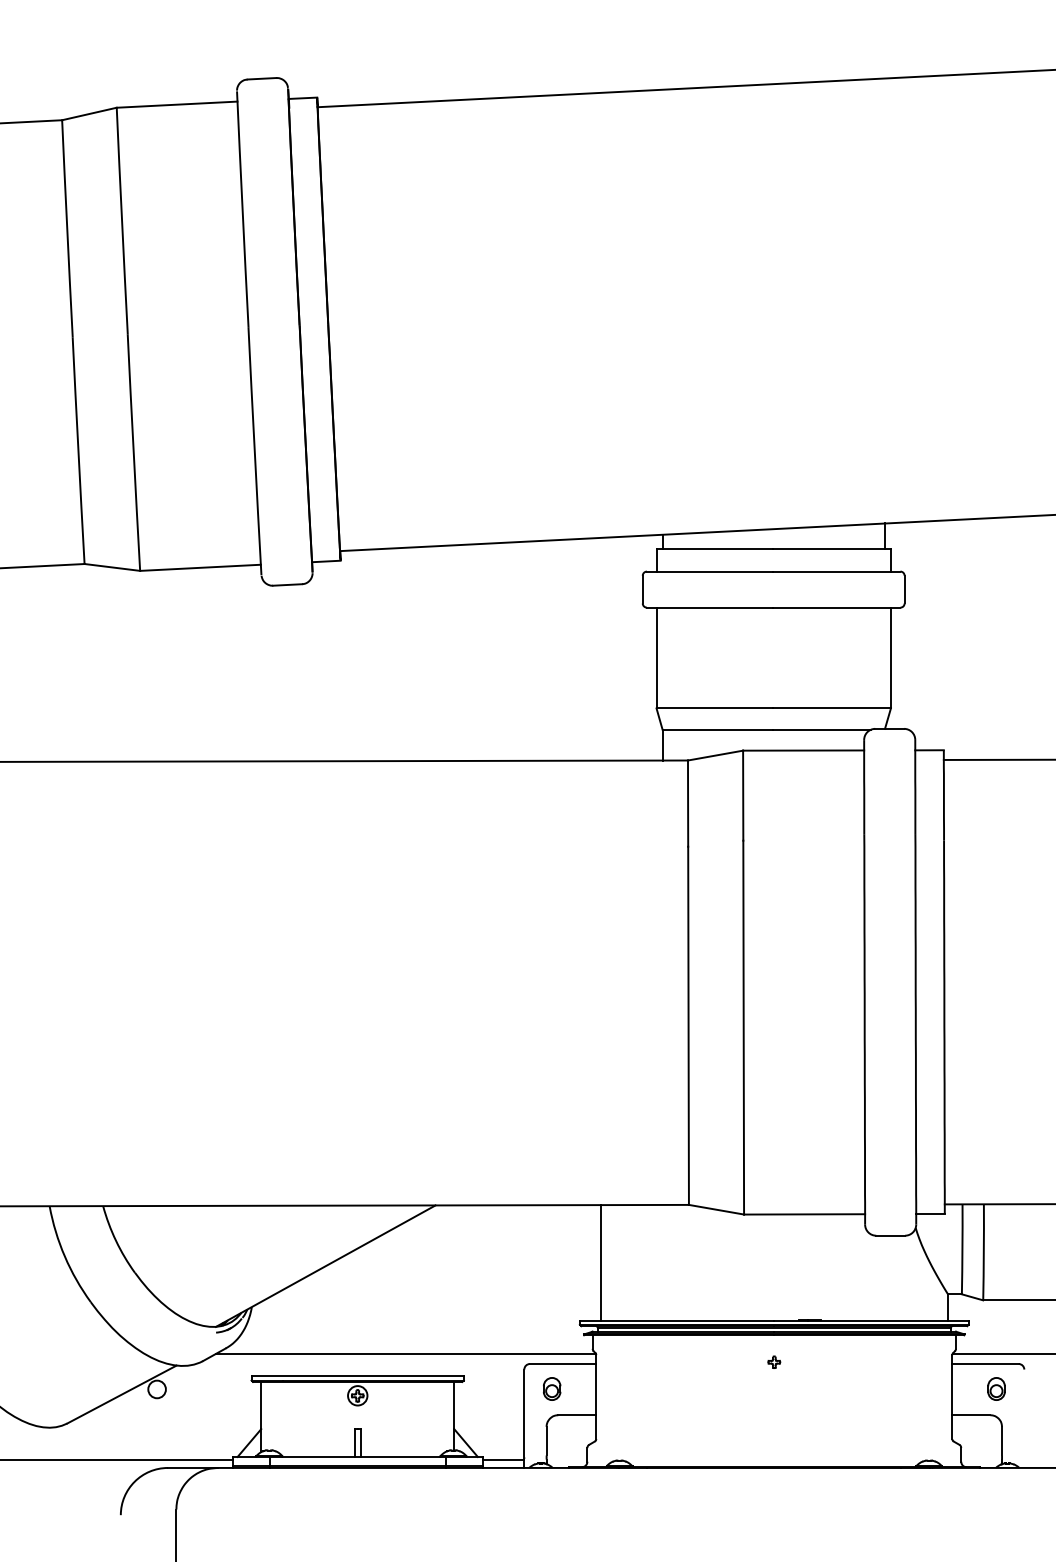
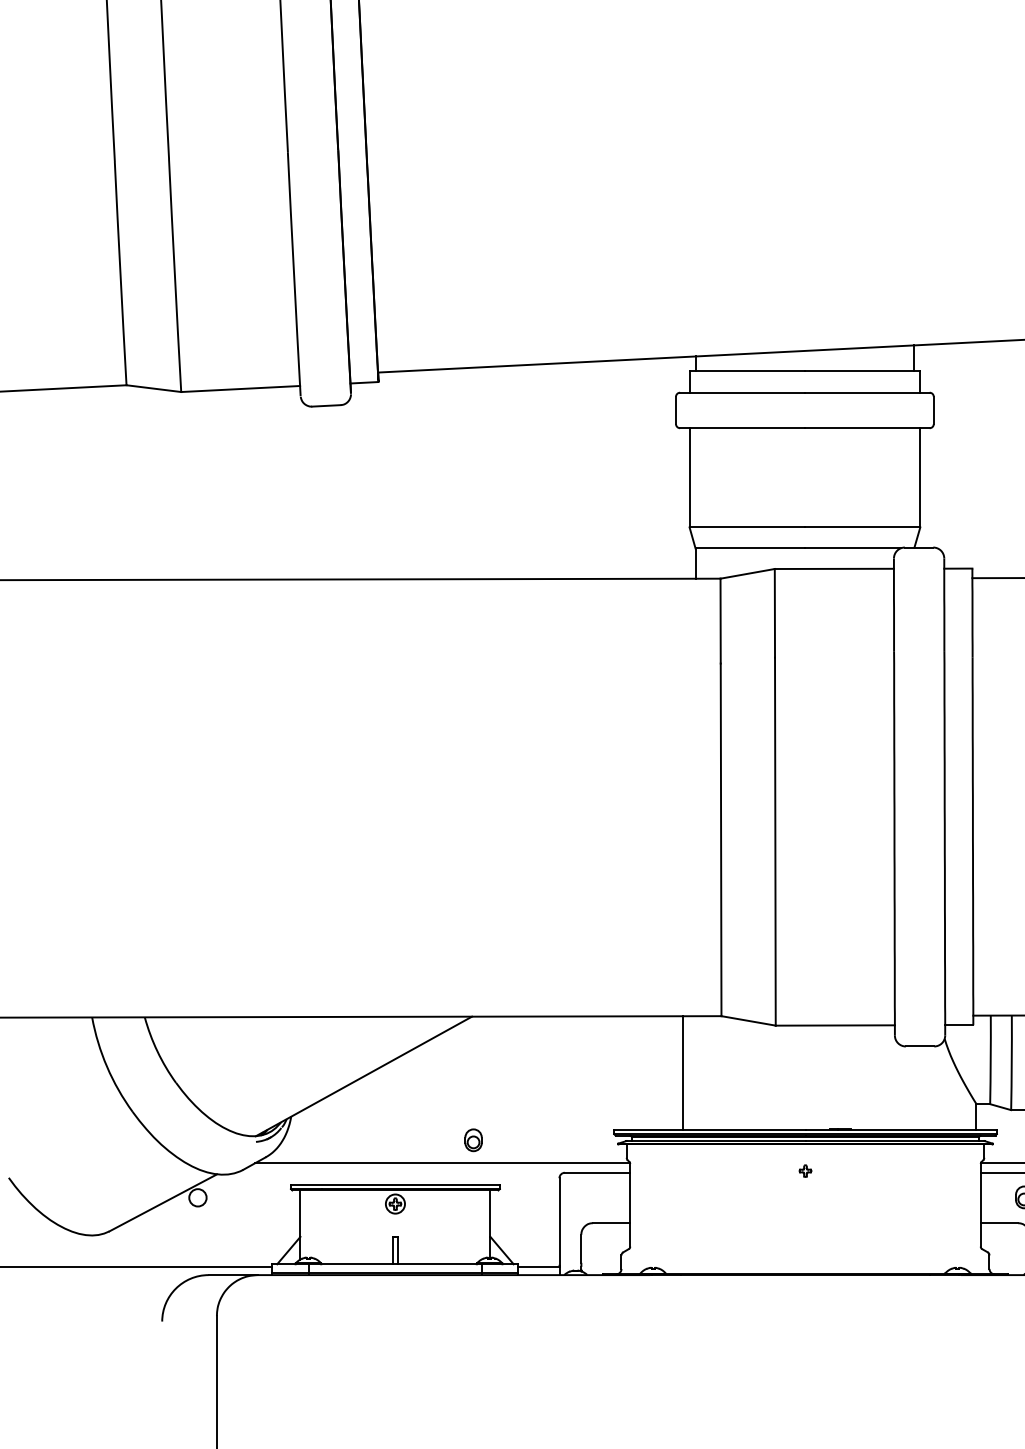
line: (600, 1262) -> (682, 1072), moved
part: (552, 1388) -> (473, 1139), moved

